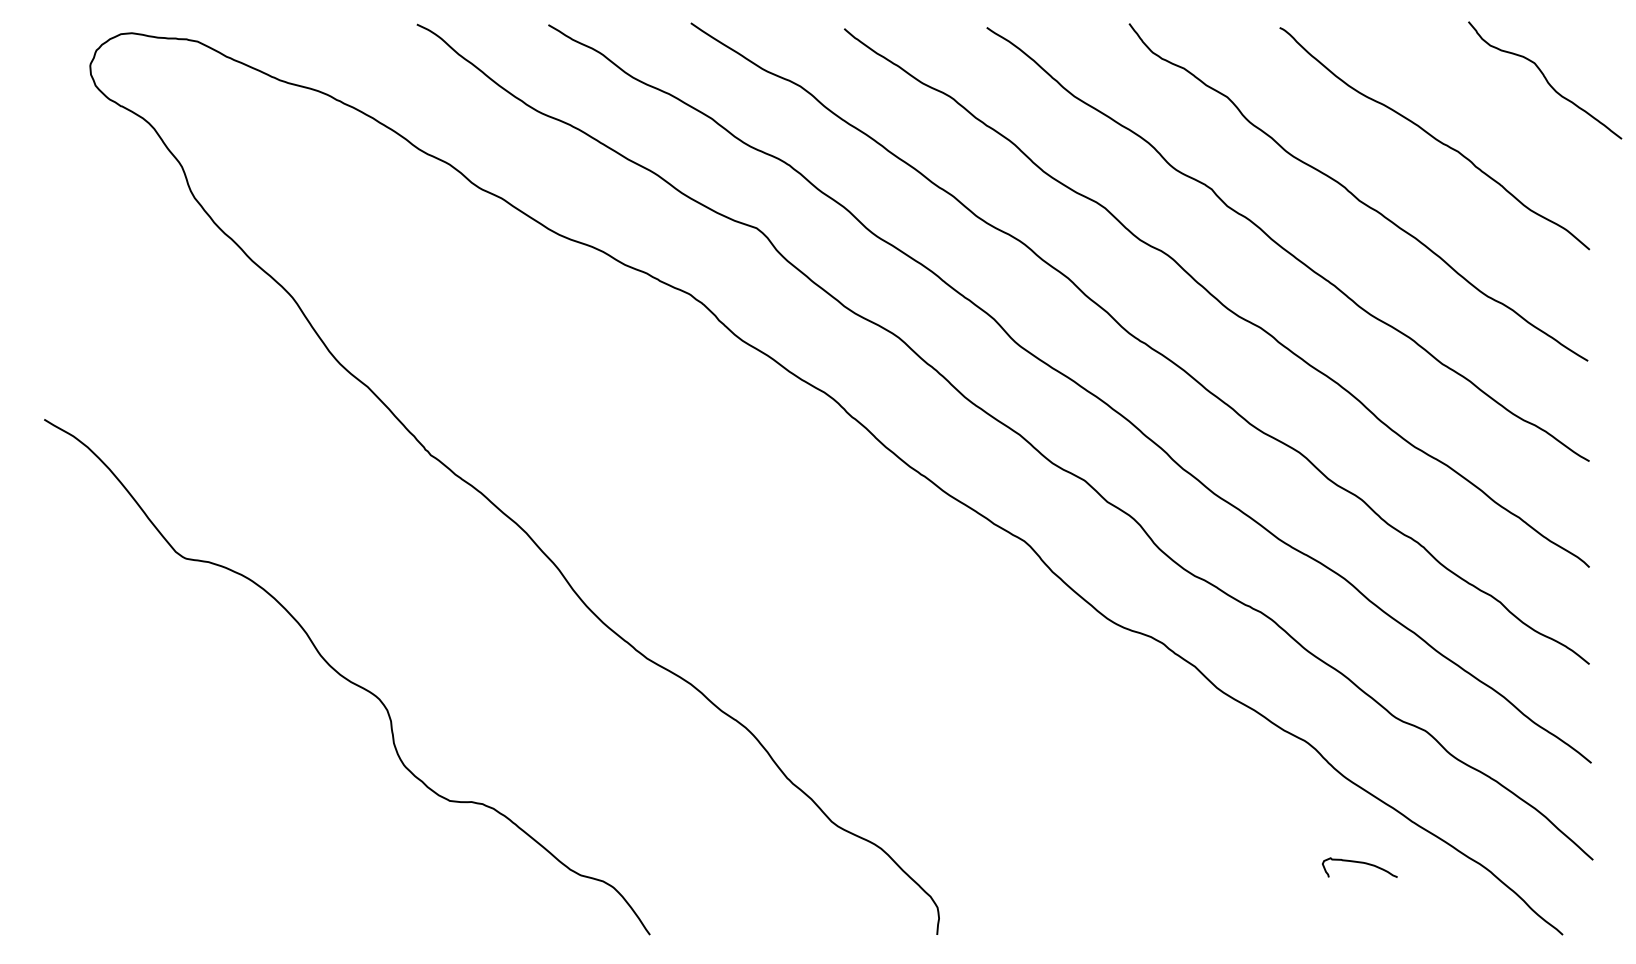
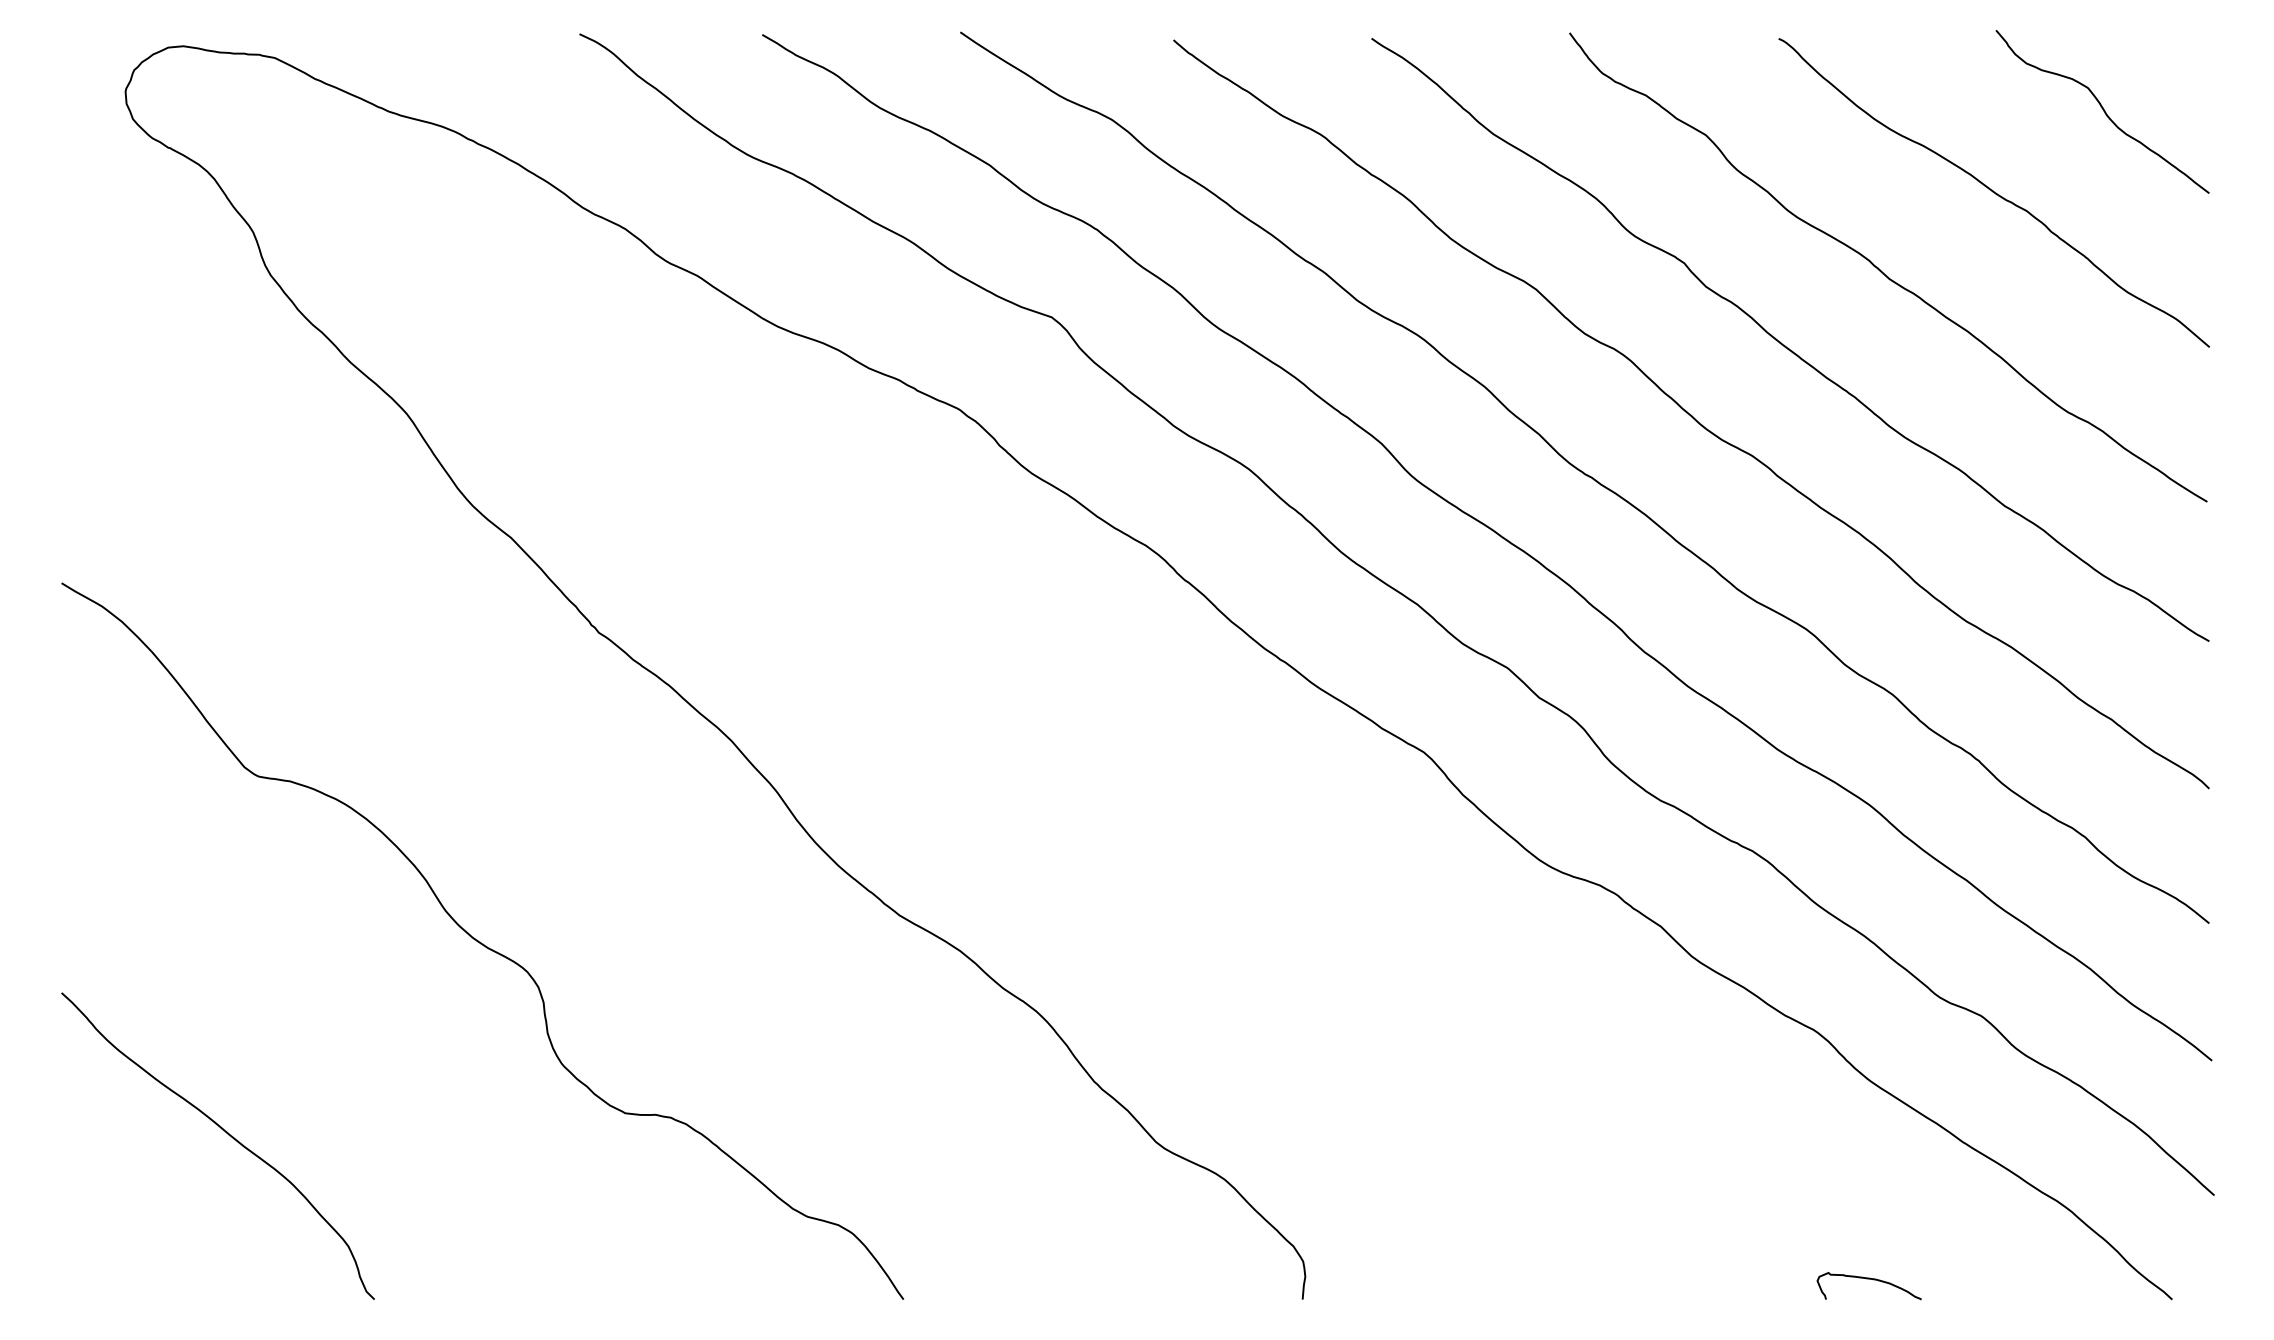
curve: (1545, 80) -> (2103, 111), moved
curve: (163, 816) -> (227, 1134), added
curve: (1359, 862) -> (1868, 1279), moved

